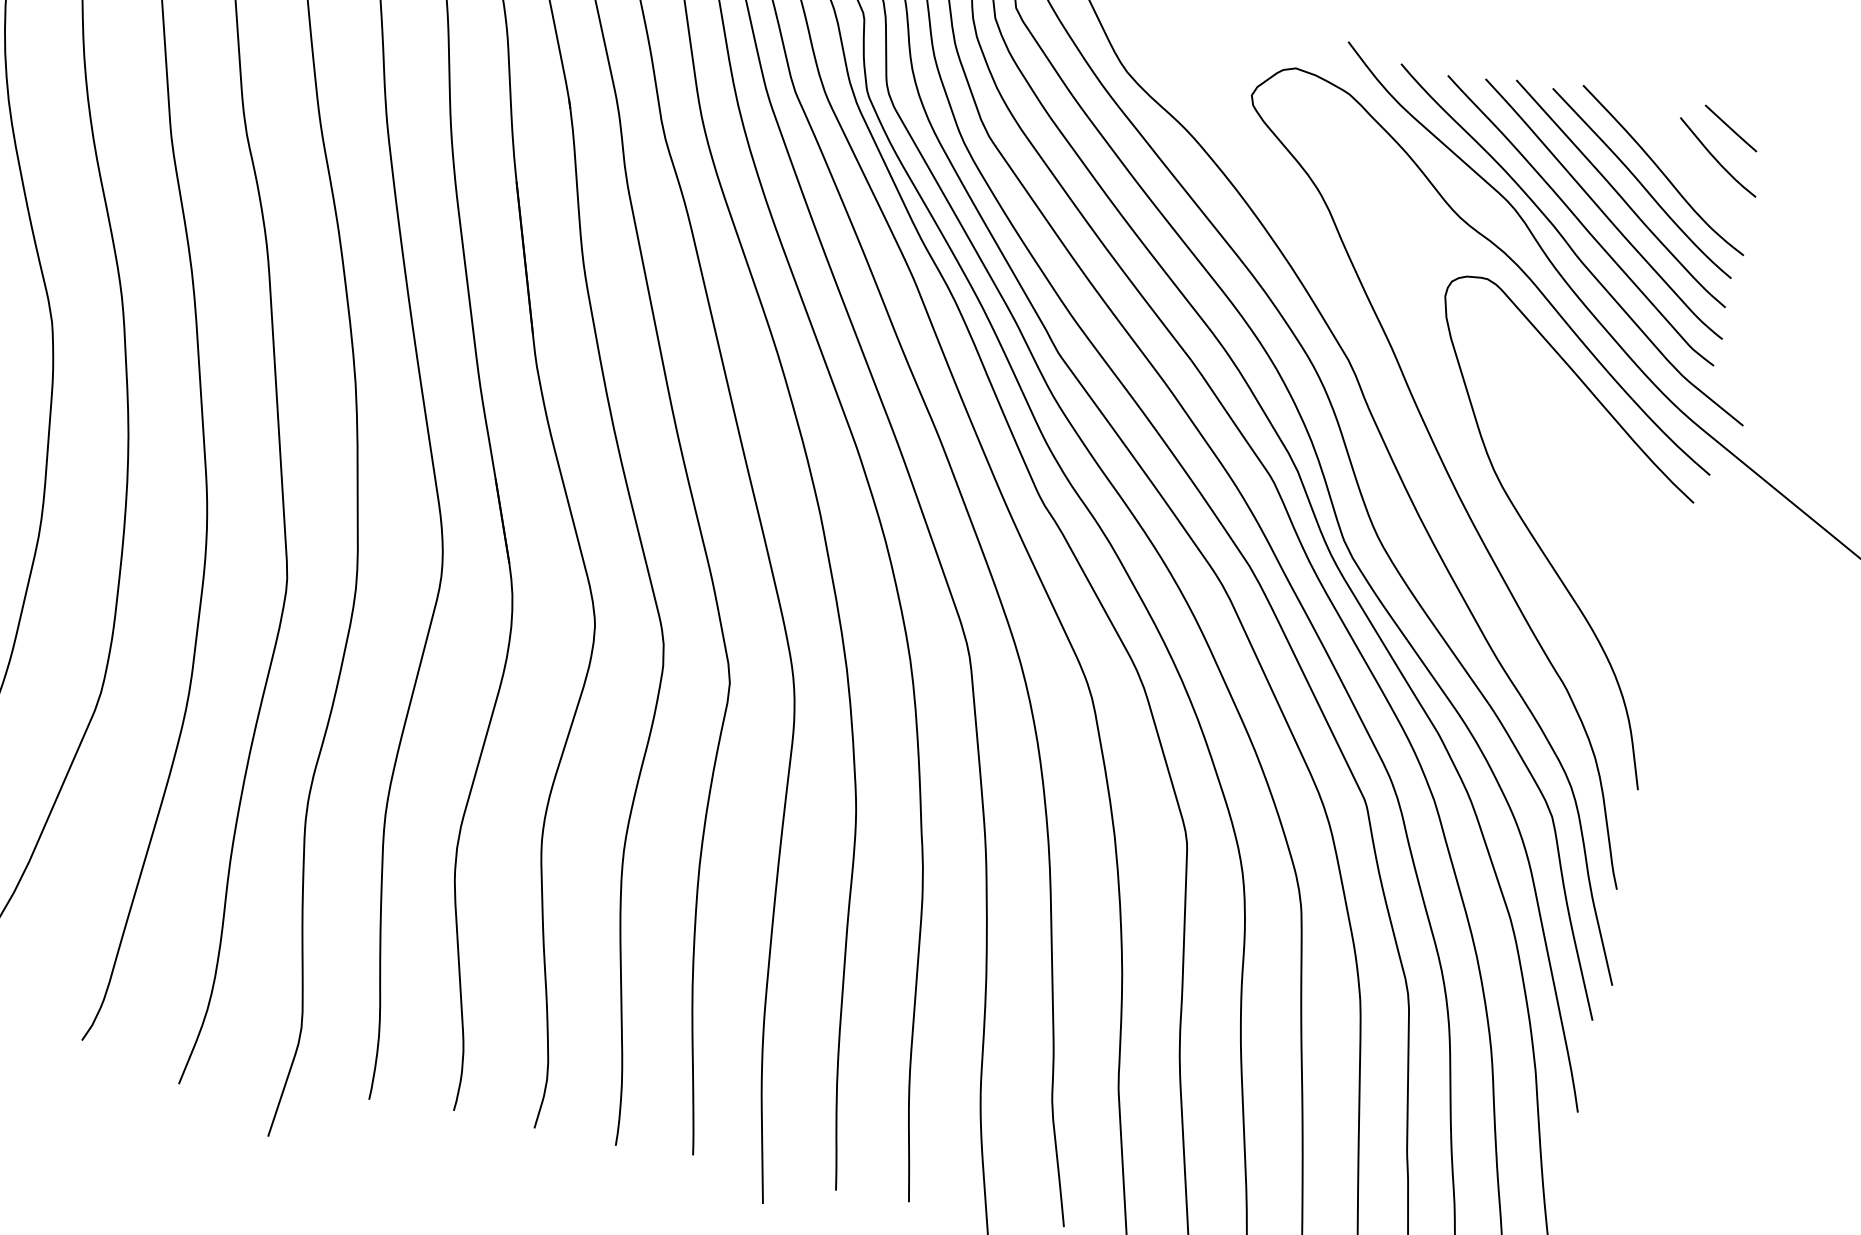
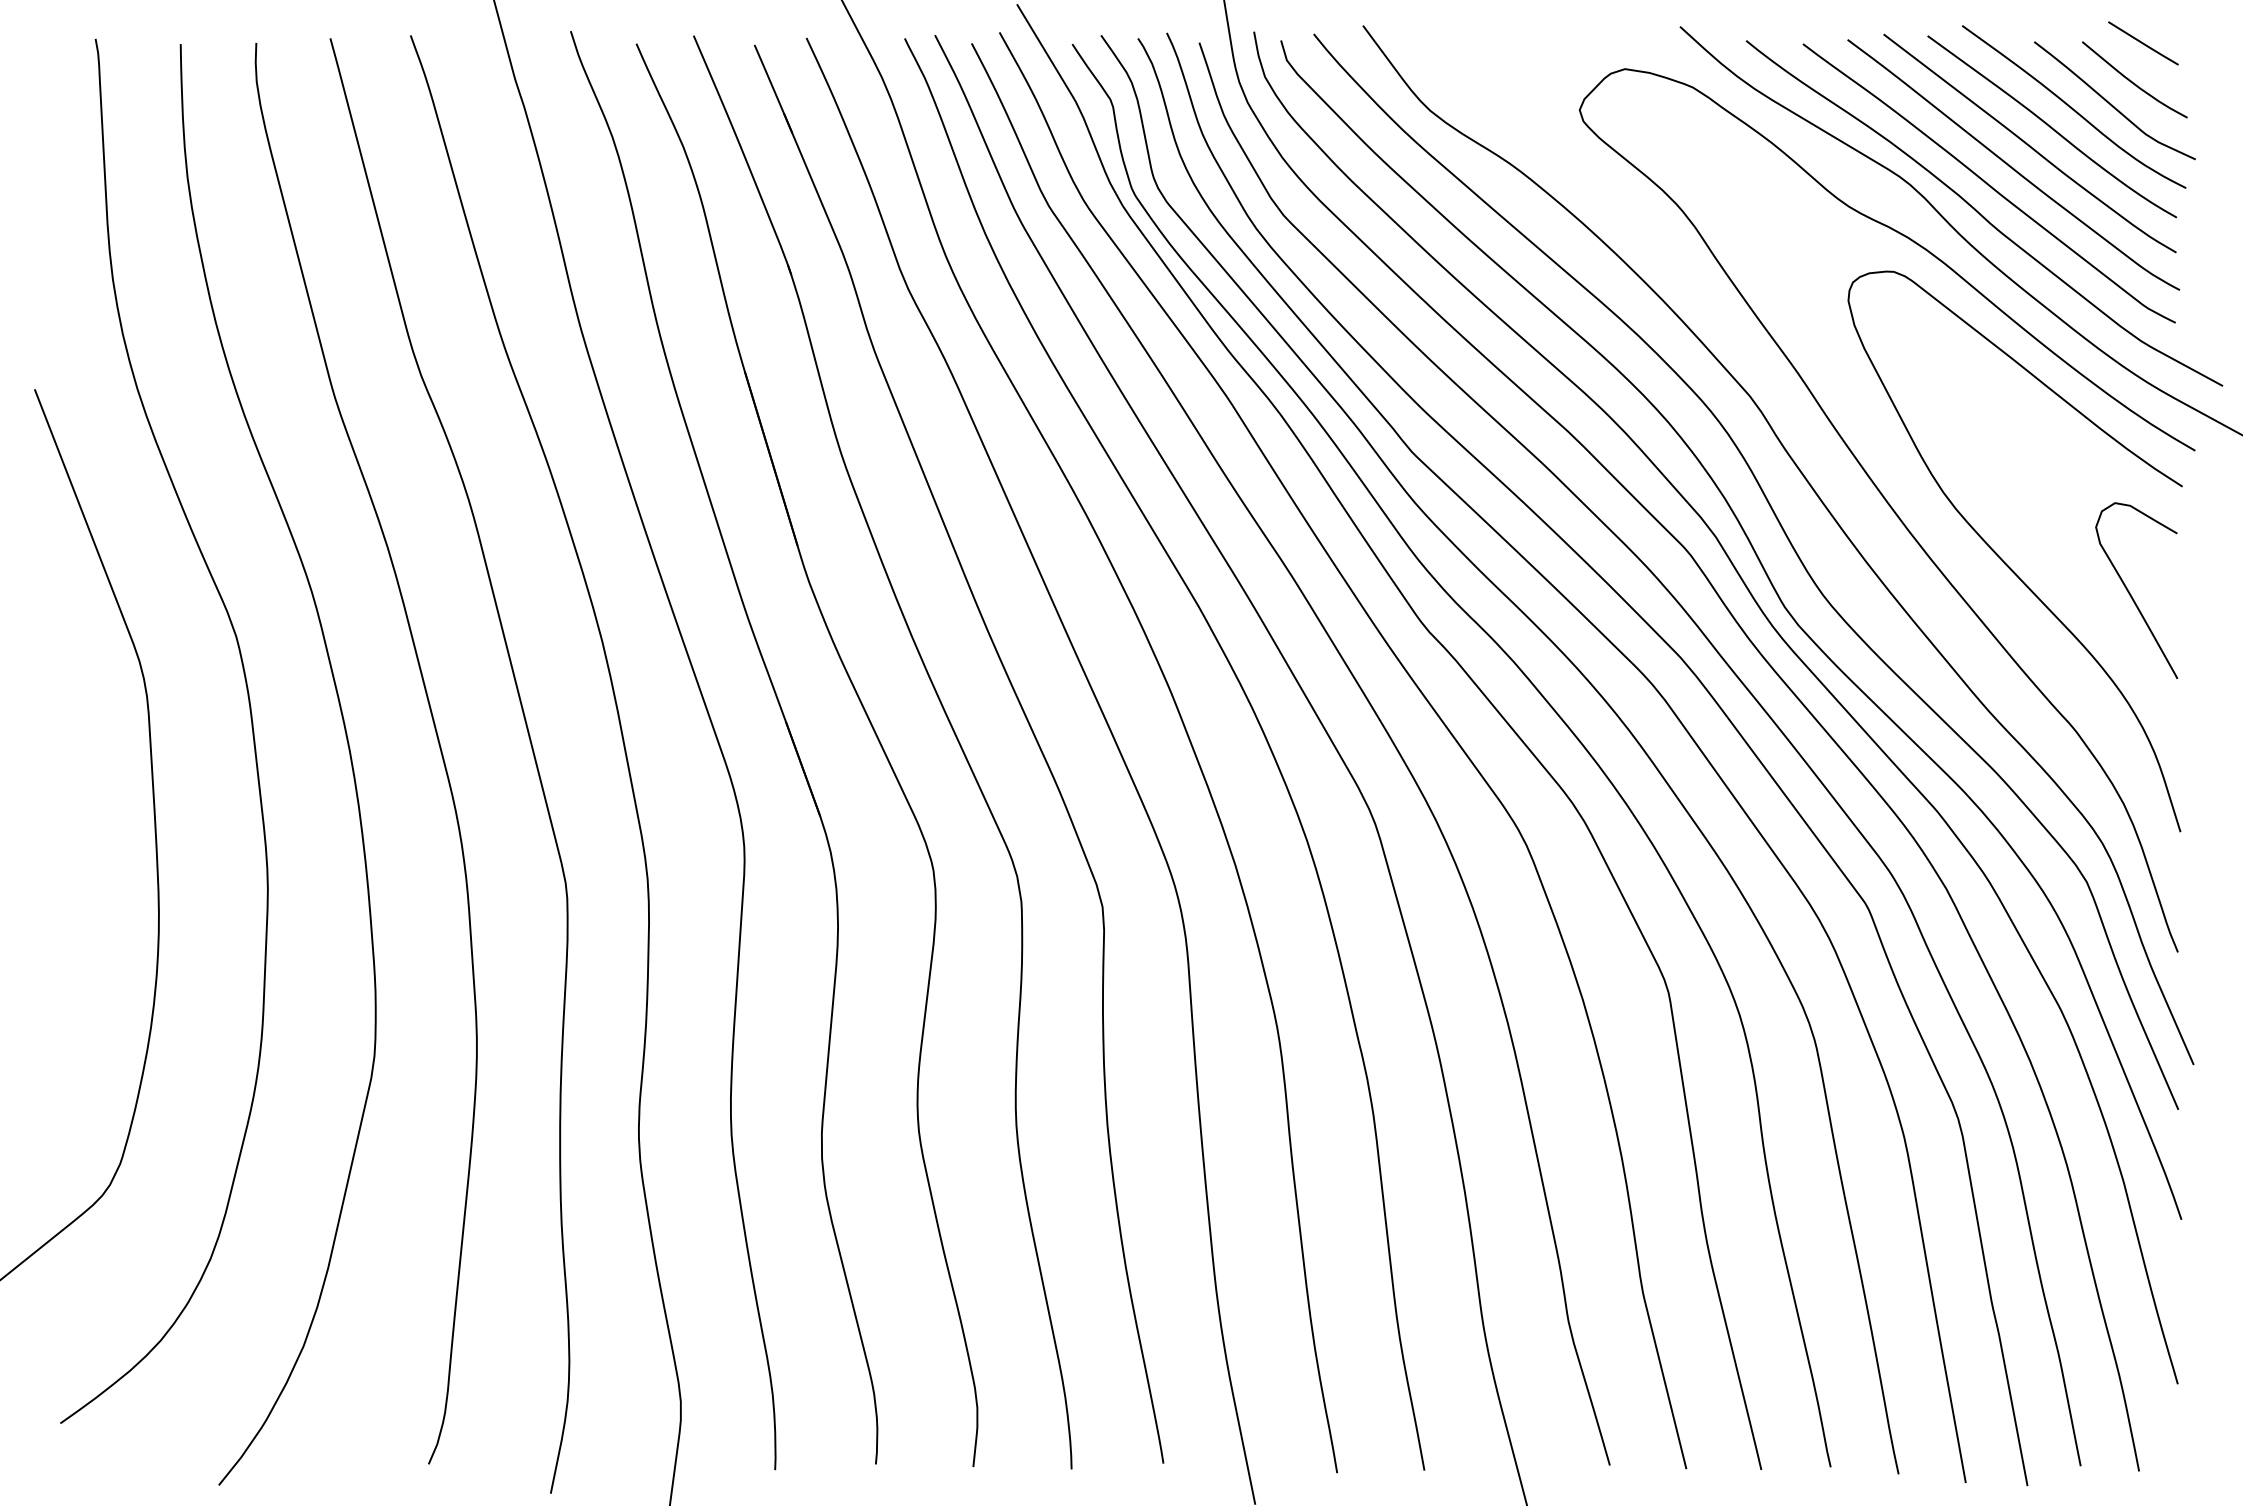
curve: (1695, 173) -> (2111, 103), added
curve: (1634, 584) -> (2131, 594), added

